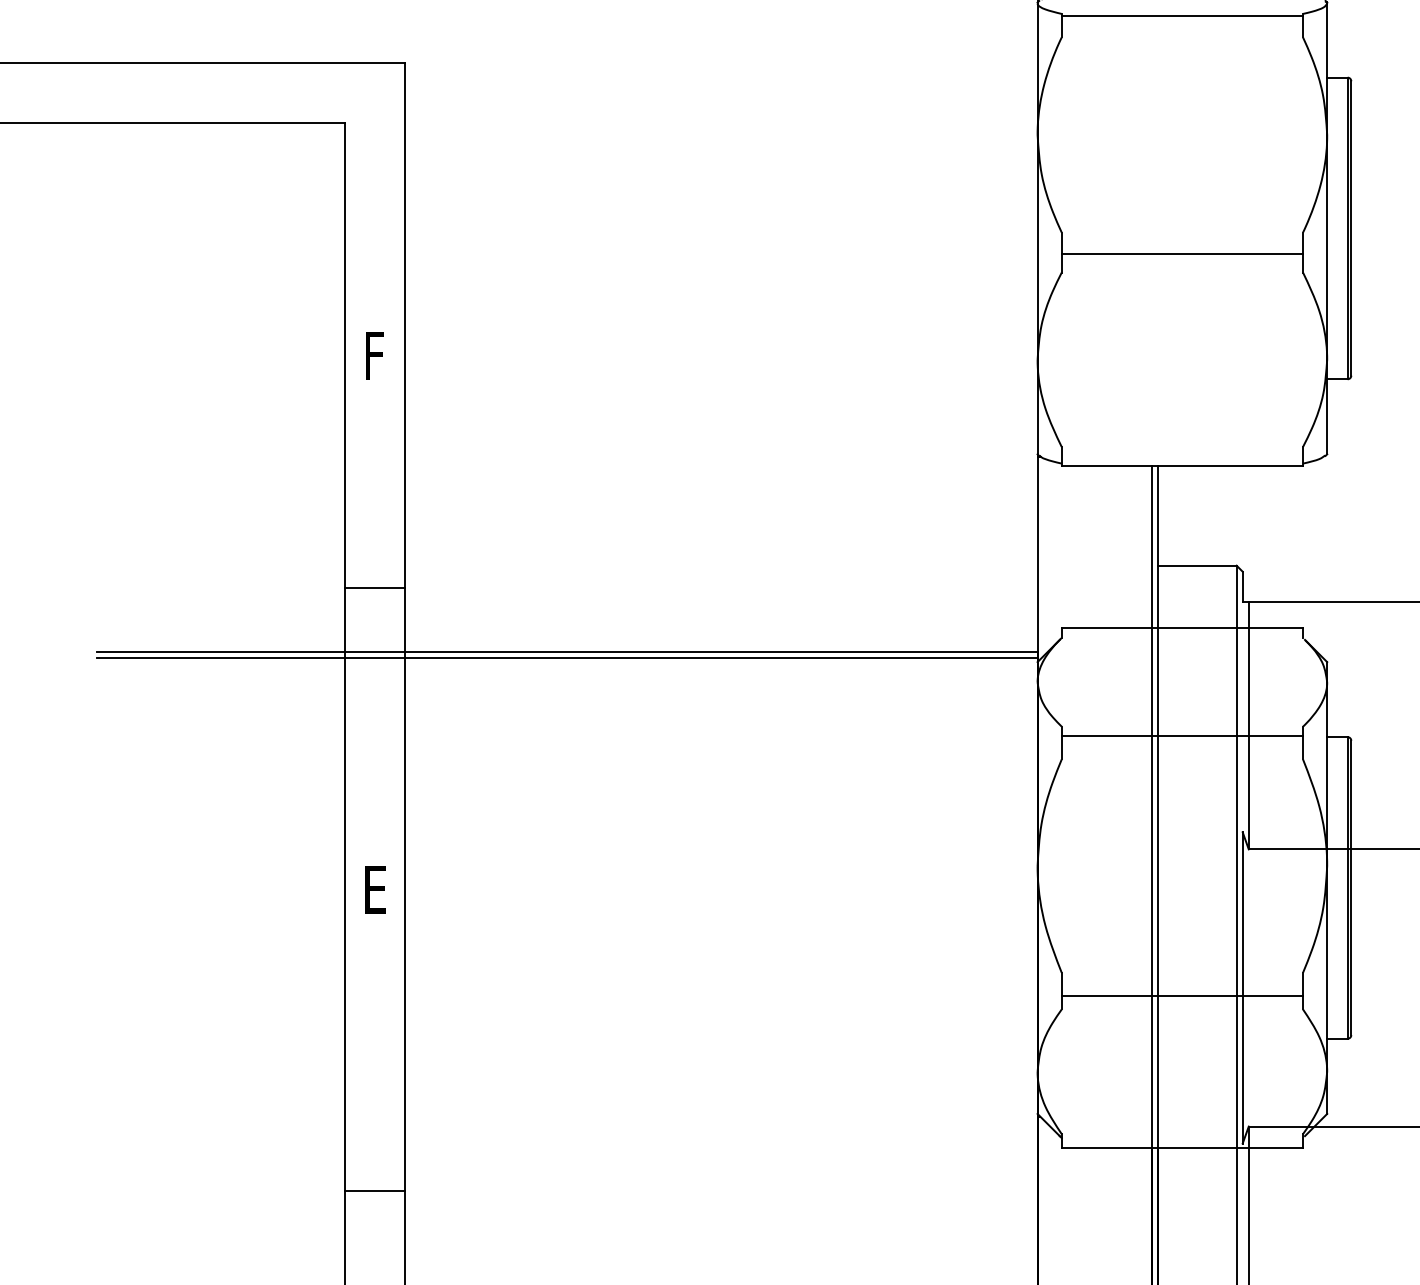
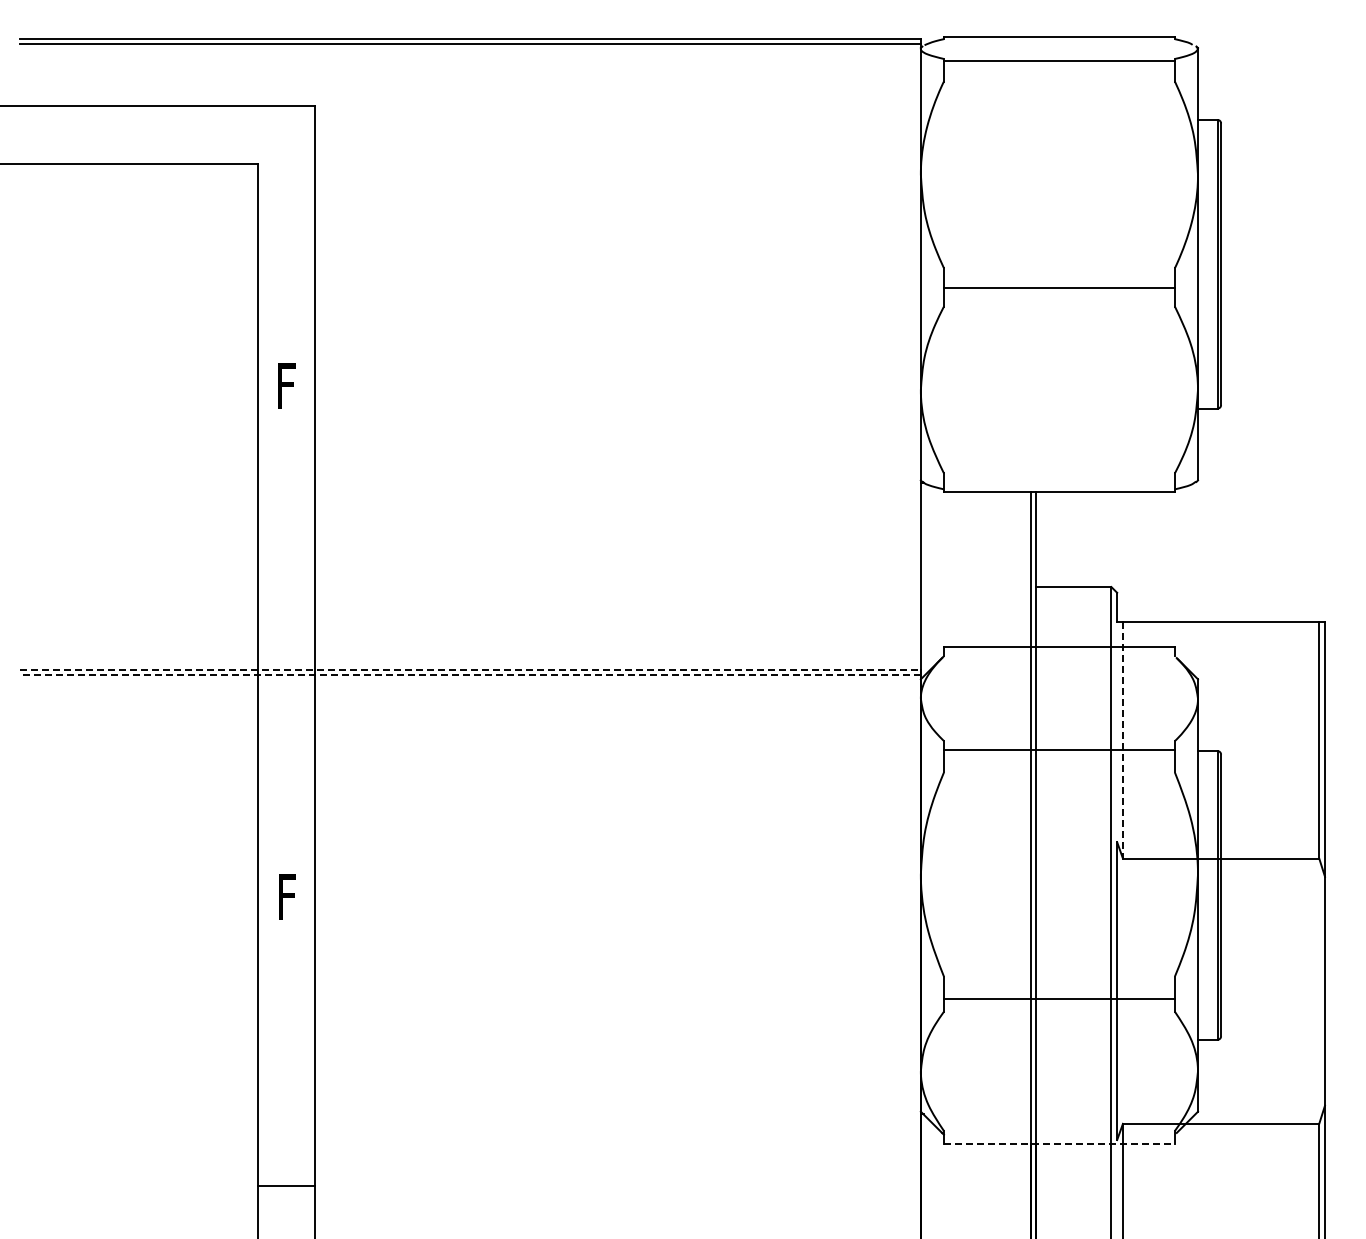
line: (374, 588) -> (286, 608), removed
line: (568, 651) -> (471, 669), solid -> dashed
line: (567, 658) -> (470, 675), solid -> dashed
line: (1248, 726) -> (1122, 740), solid -> dashed
text: (374, 889) -> (286, 896), E -> F
line: (1182, 1147) -> (1059, 1143), solid -> dashed

